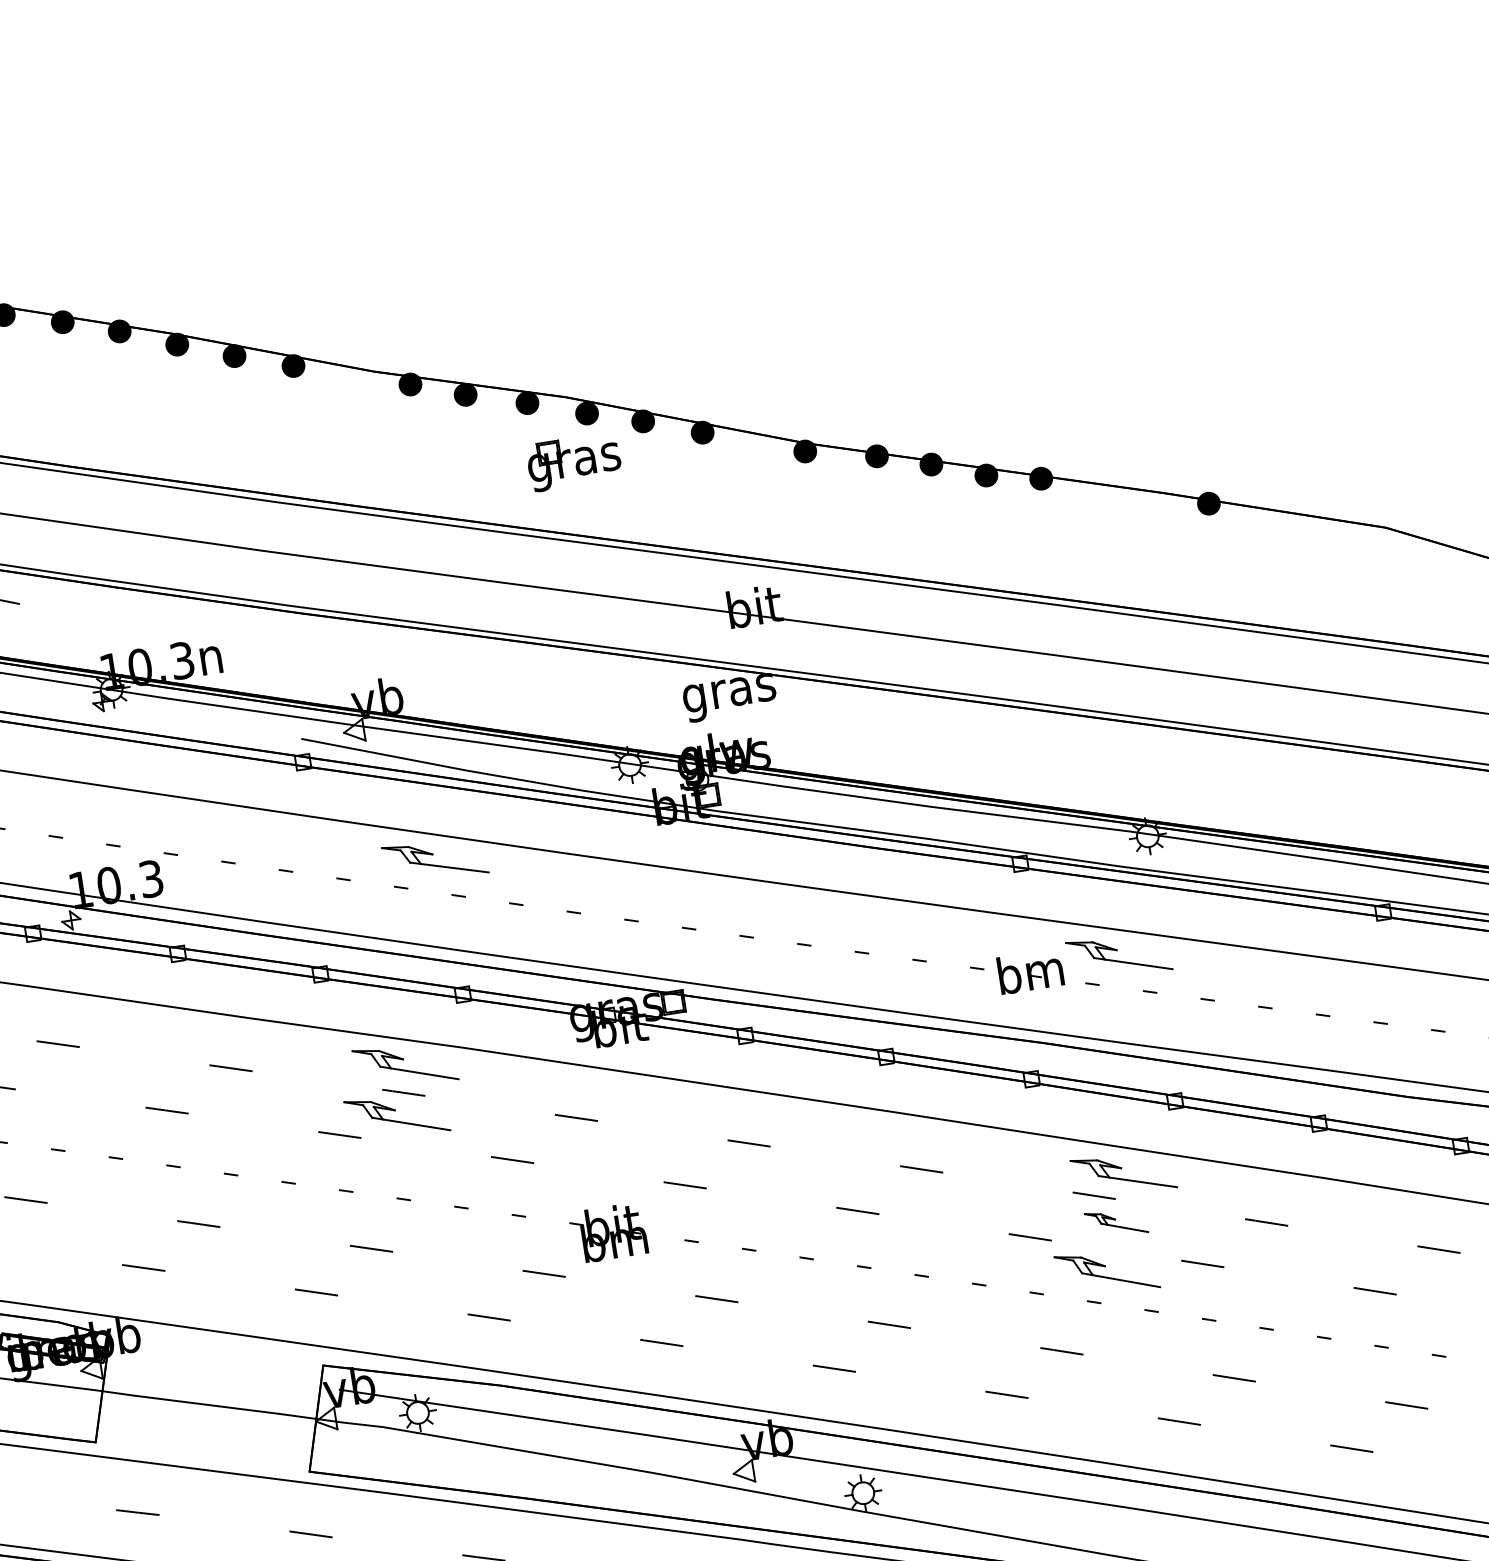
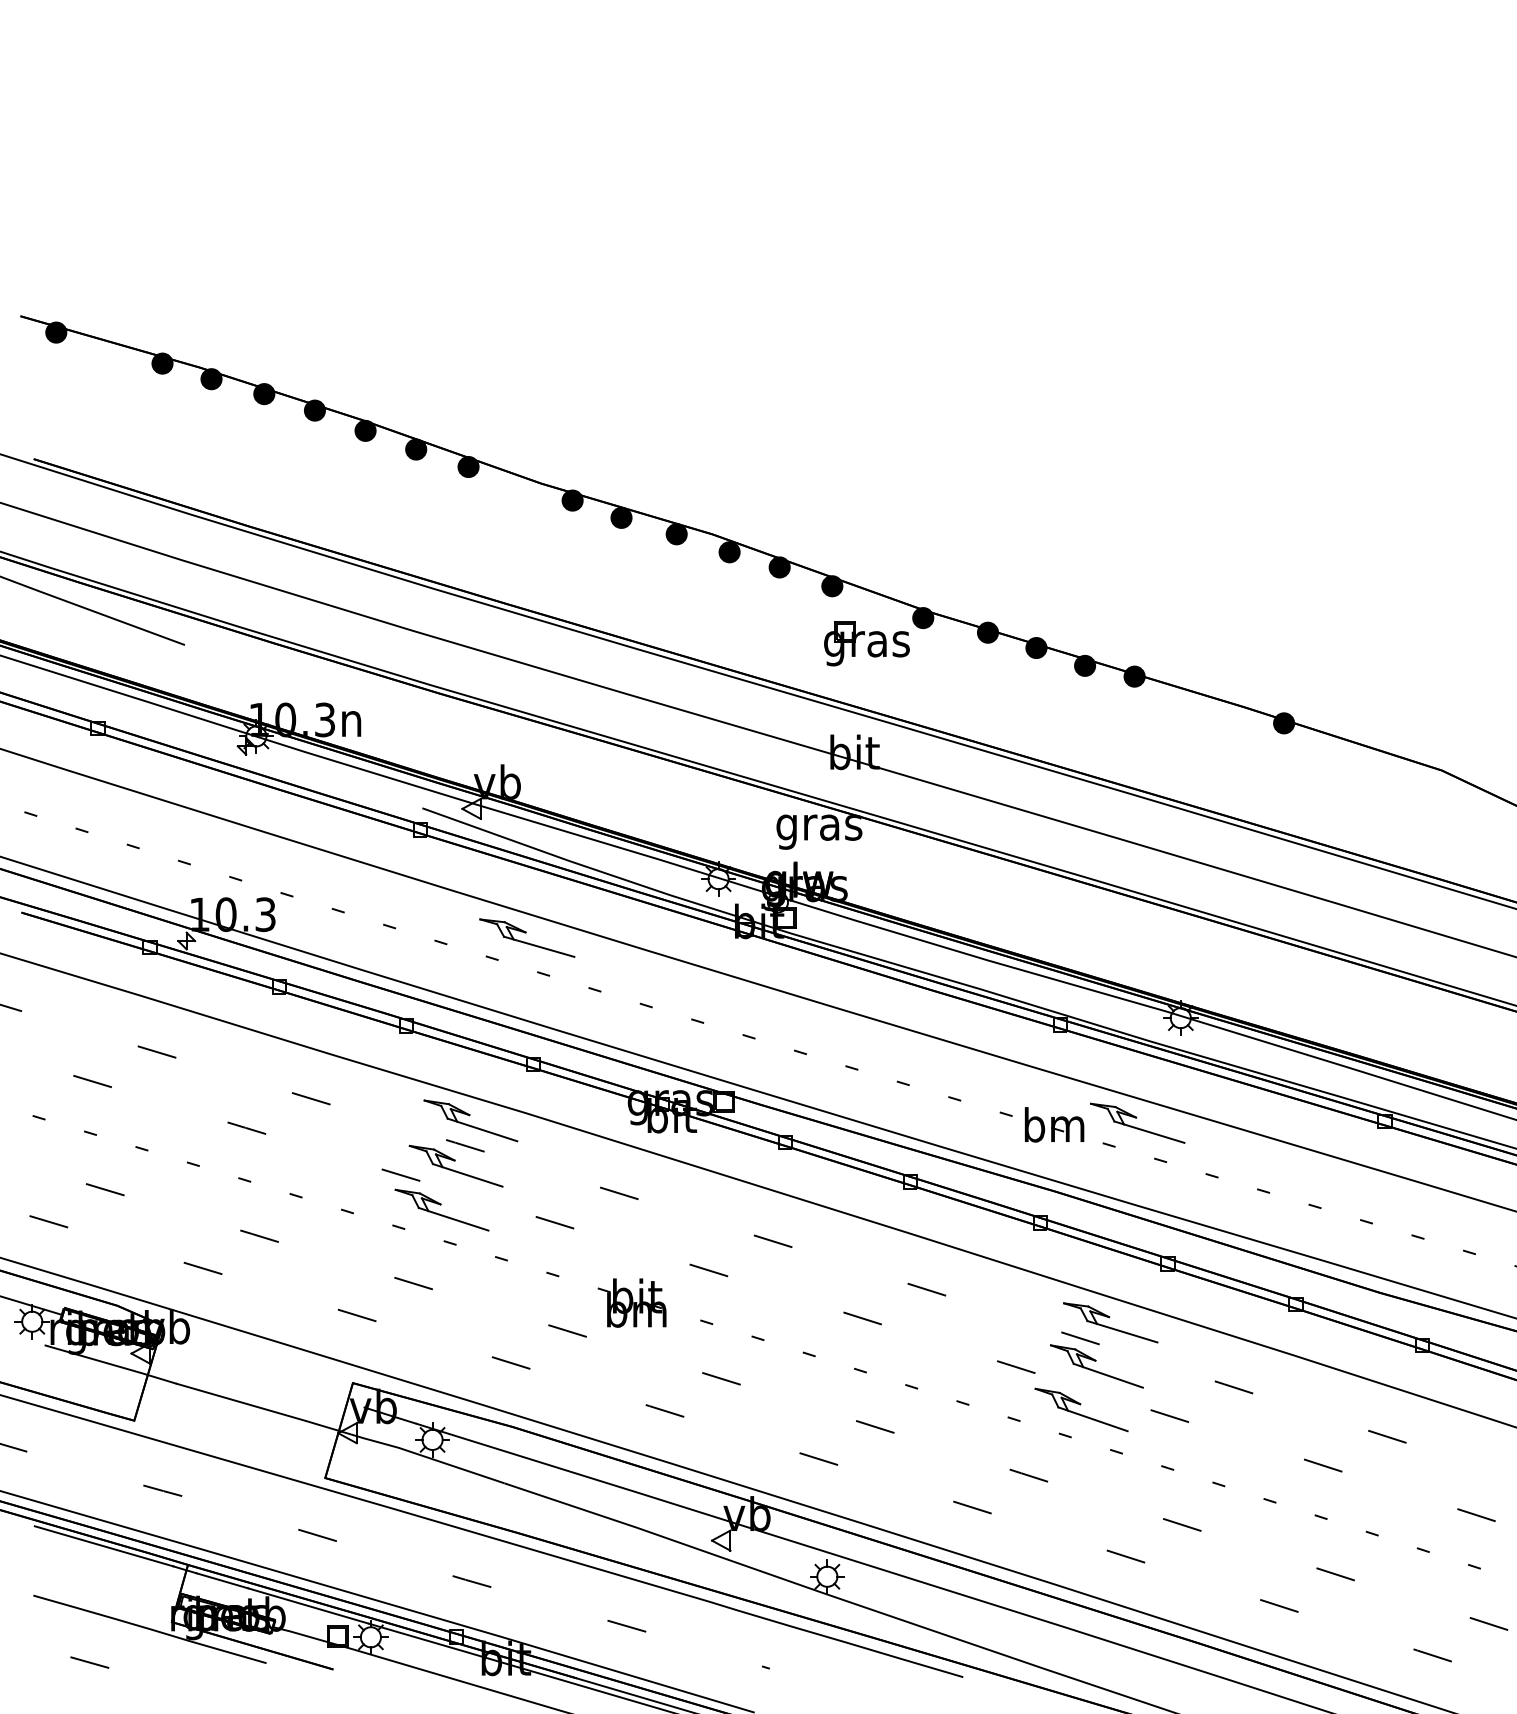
part: (573, 461) -> (866, 643), moved
part: (388, 1164) -> (441, 1209), added
part: (1116, 1223) -> (1096, 1366), size x1.67

